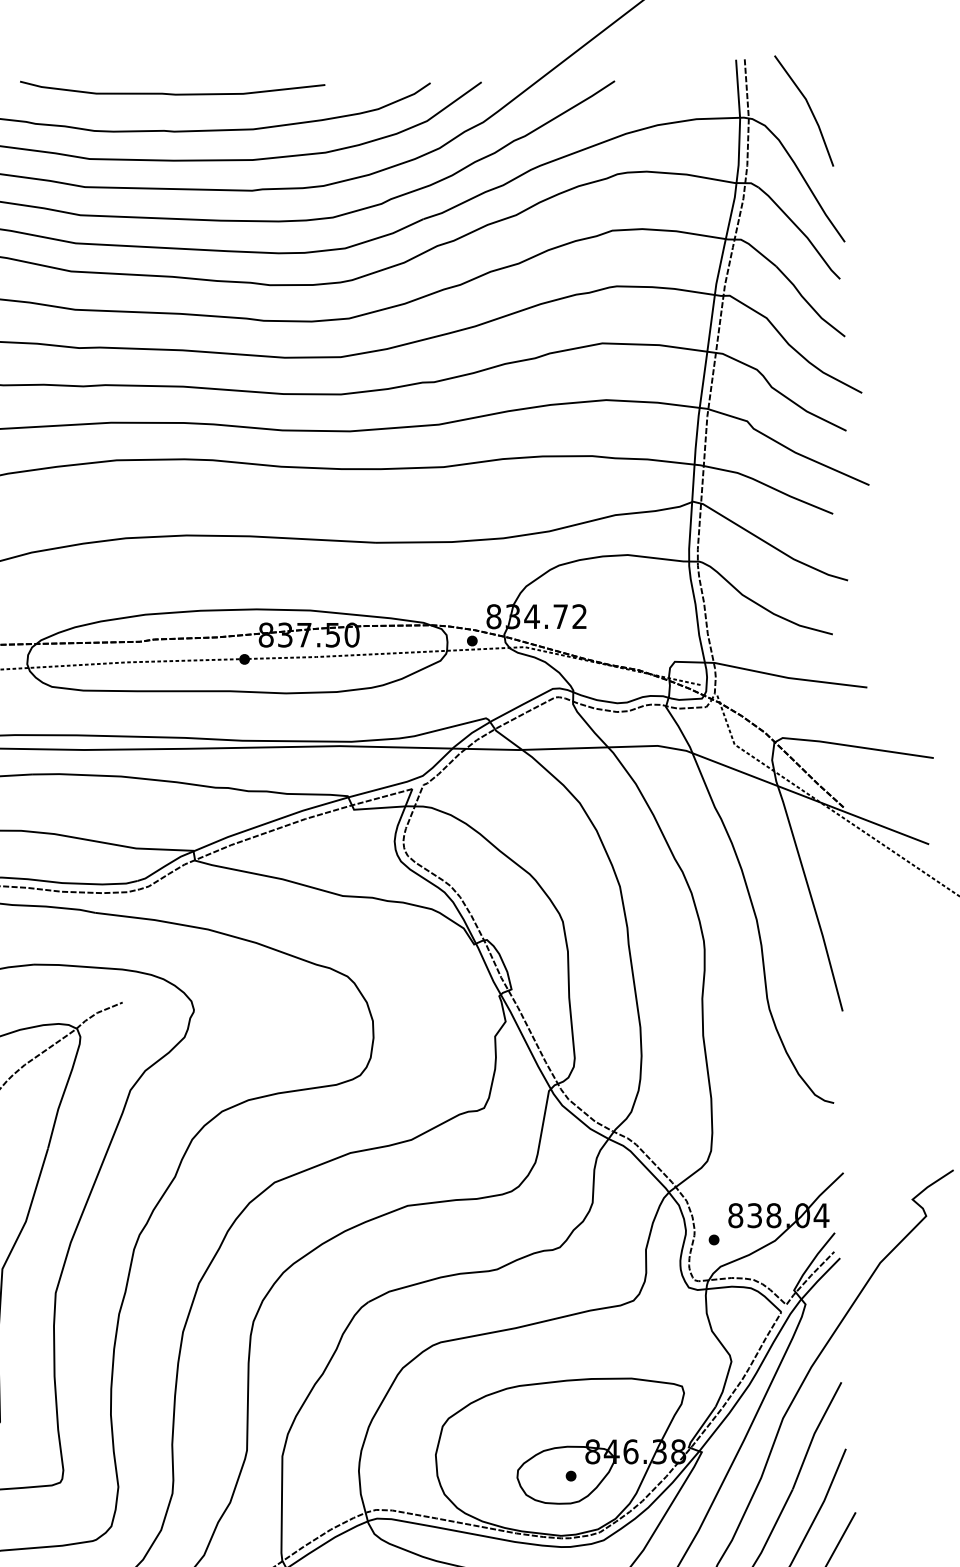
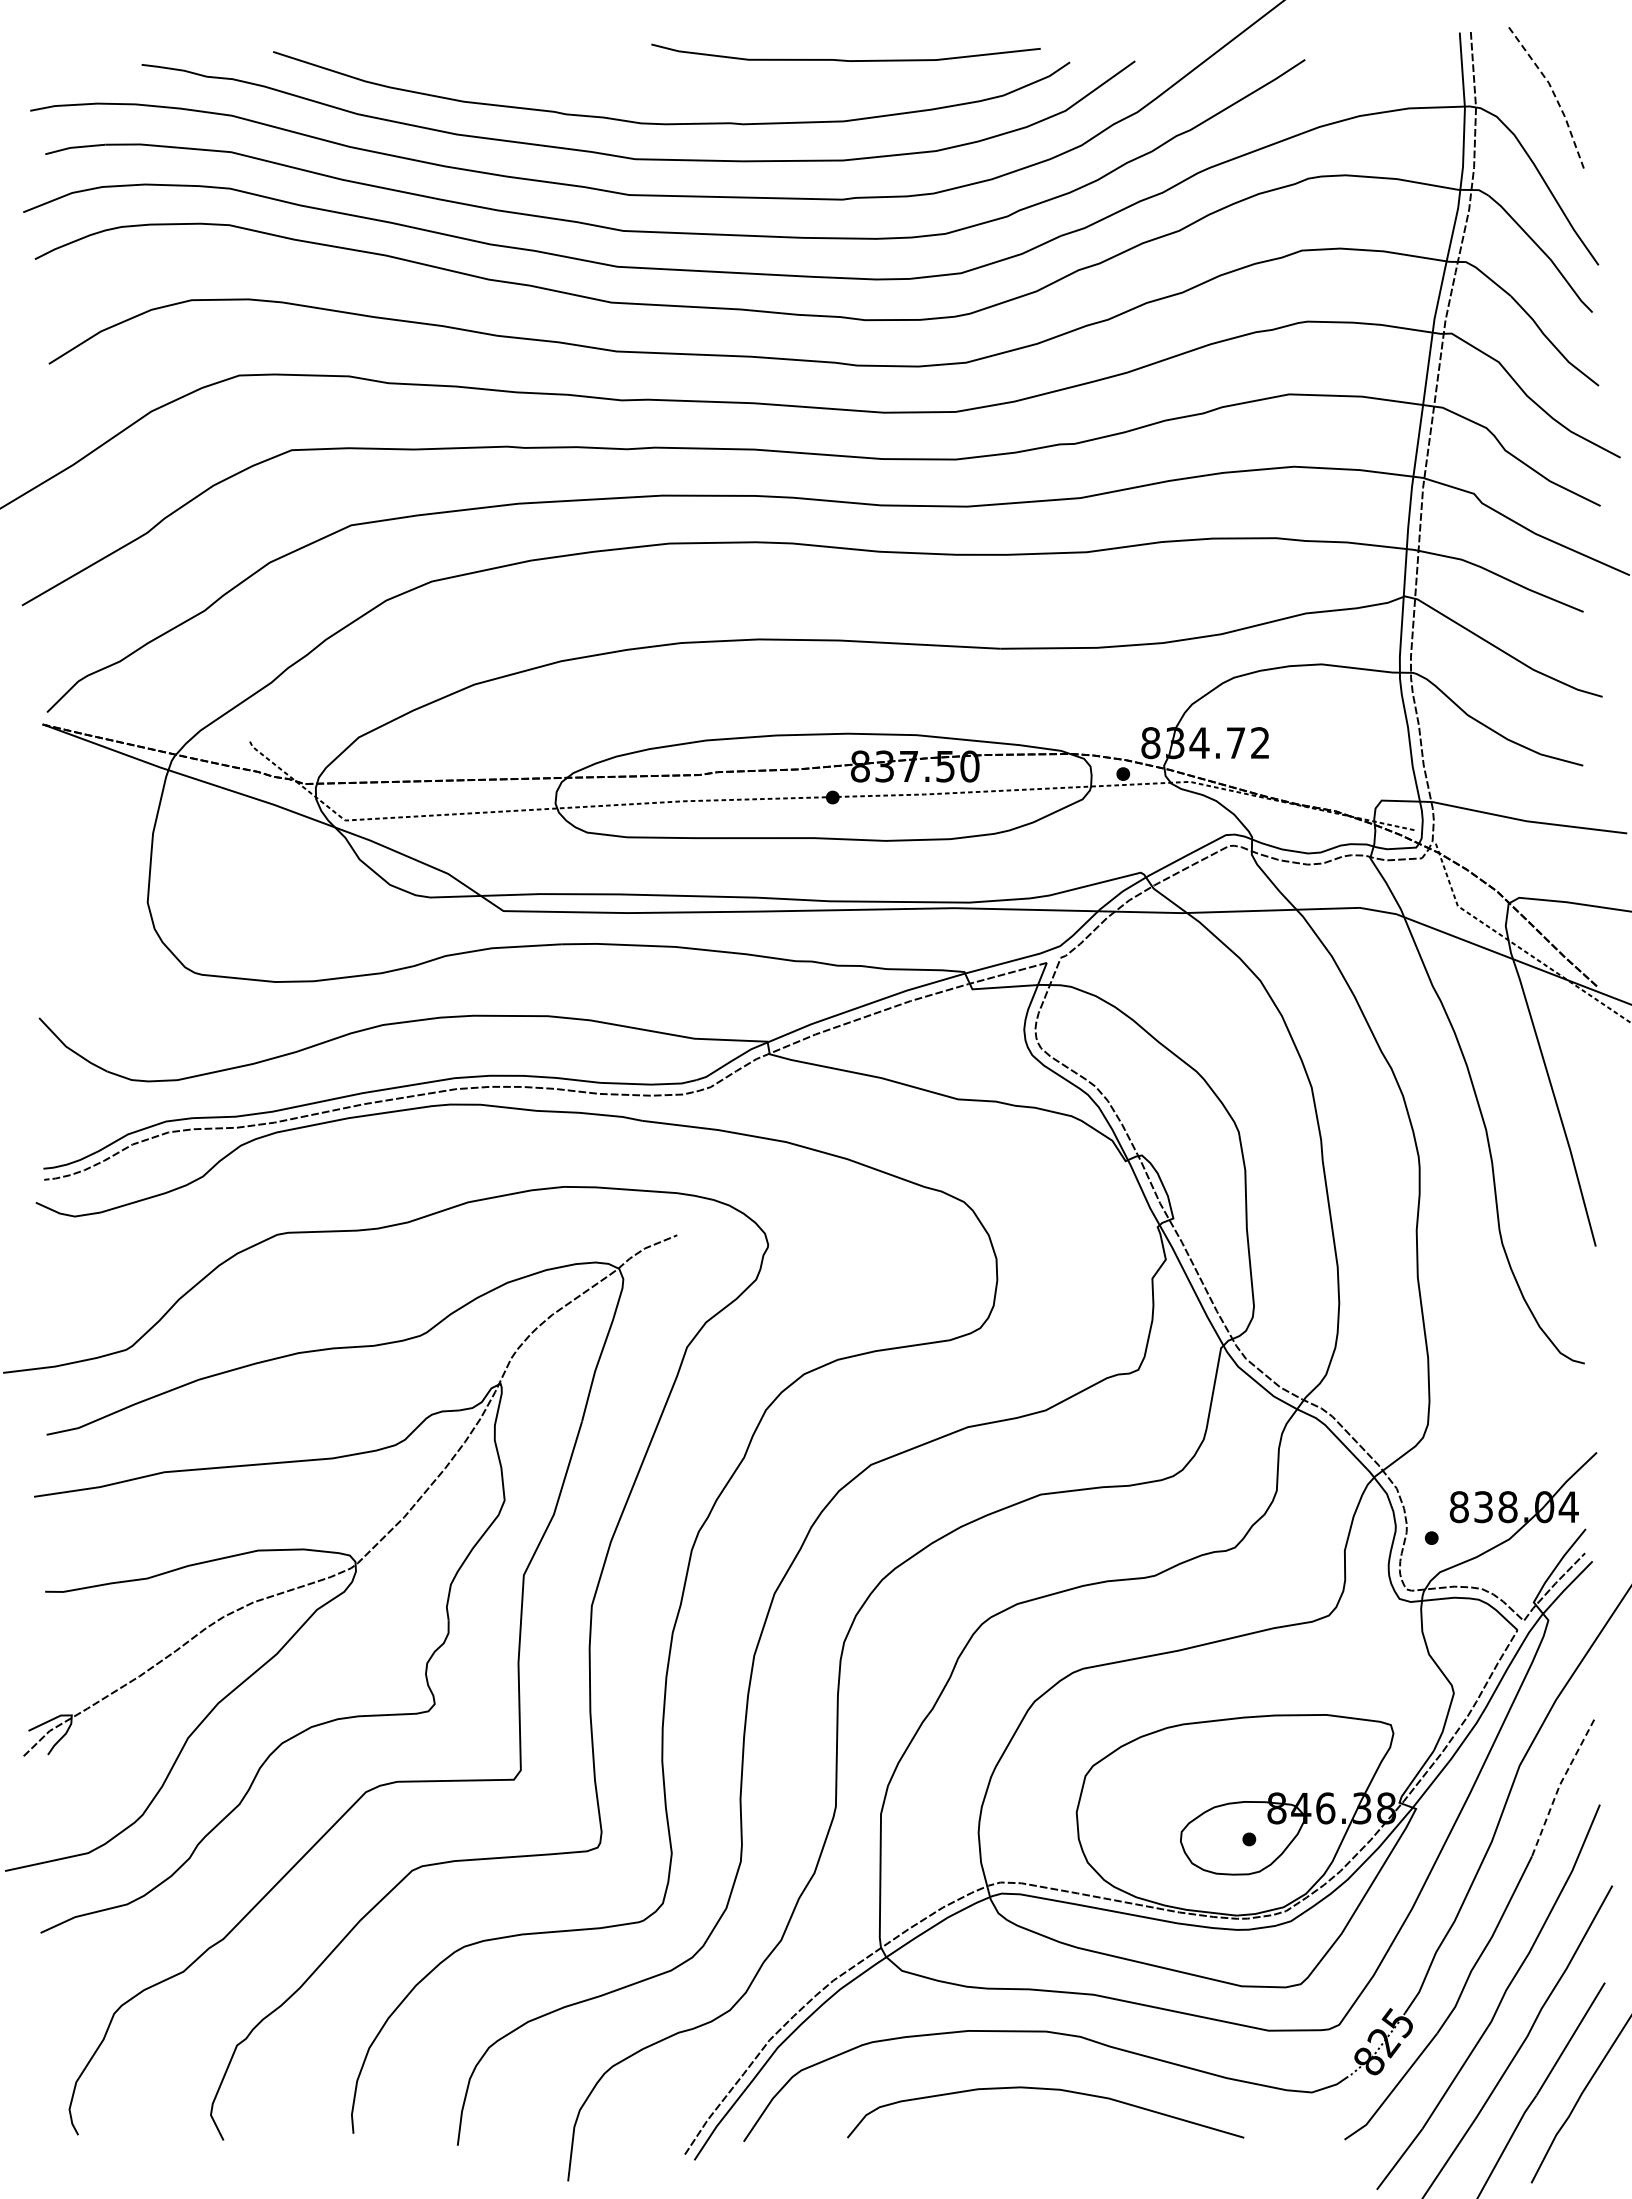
curve: (172, 93) -> (845, 59), moved
line: (810, 108) -> (1554, 94), solid -> dashed
line: (814, 1434) -> (1559, 1786), solid -> dashed

